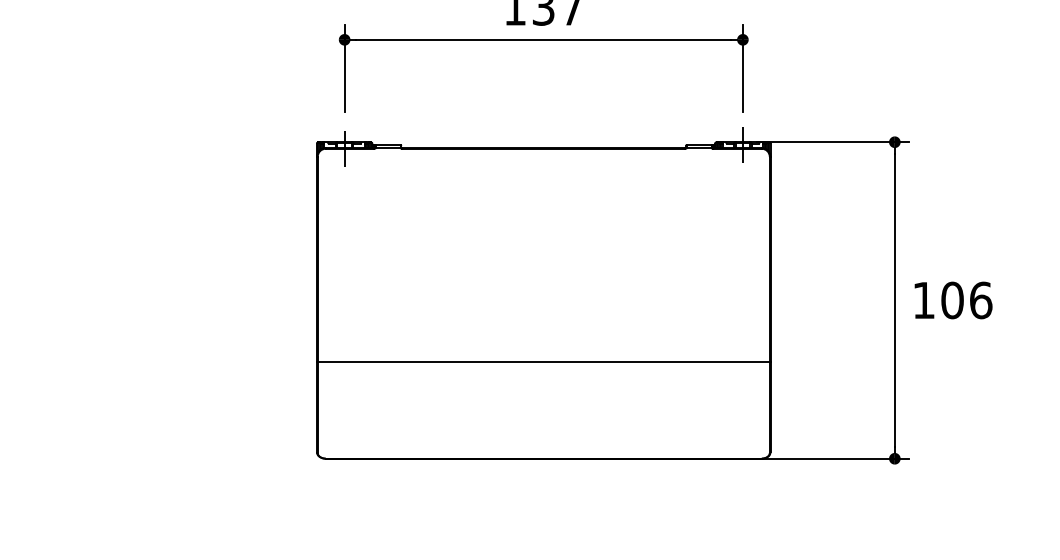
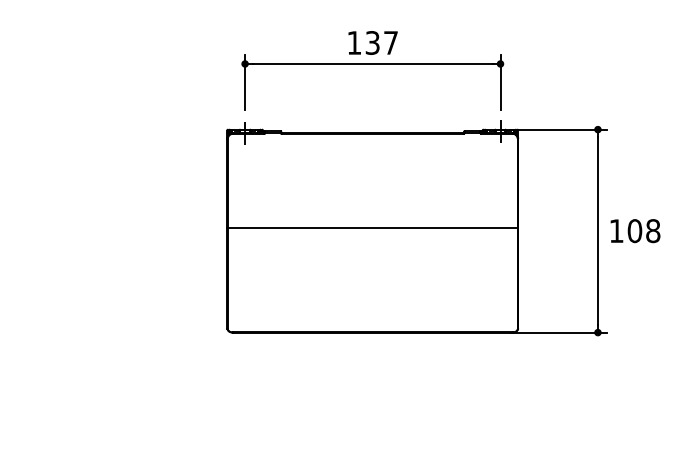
text: (981, 299) -> (653, 230), 106 -> 108
line: (543, 361) -> (372, 228), moved

